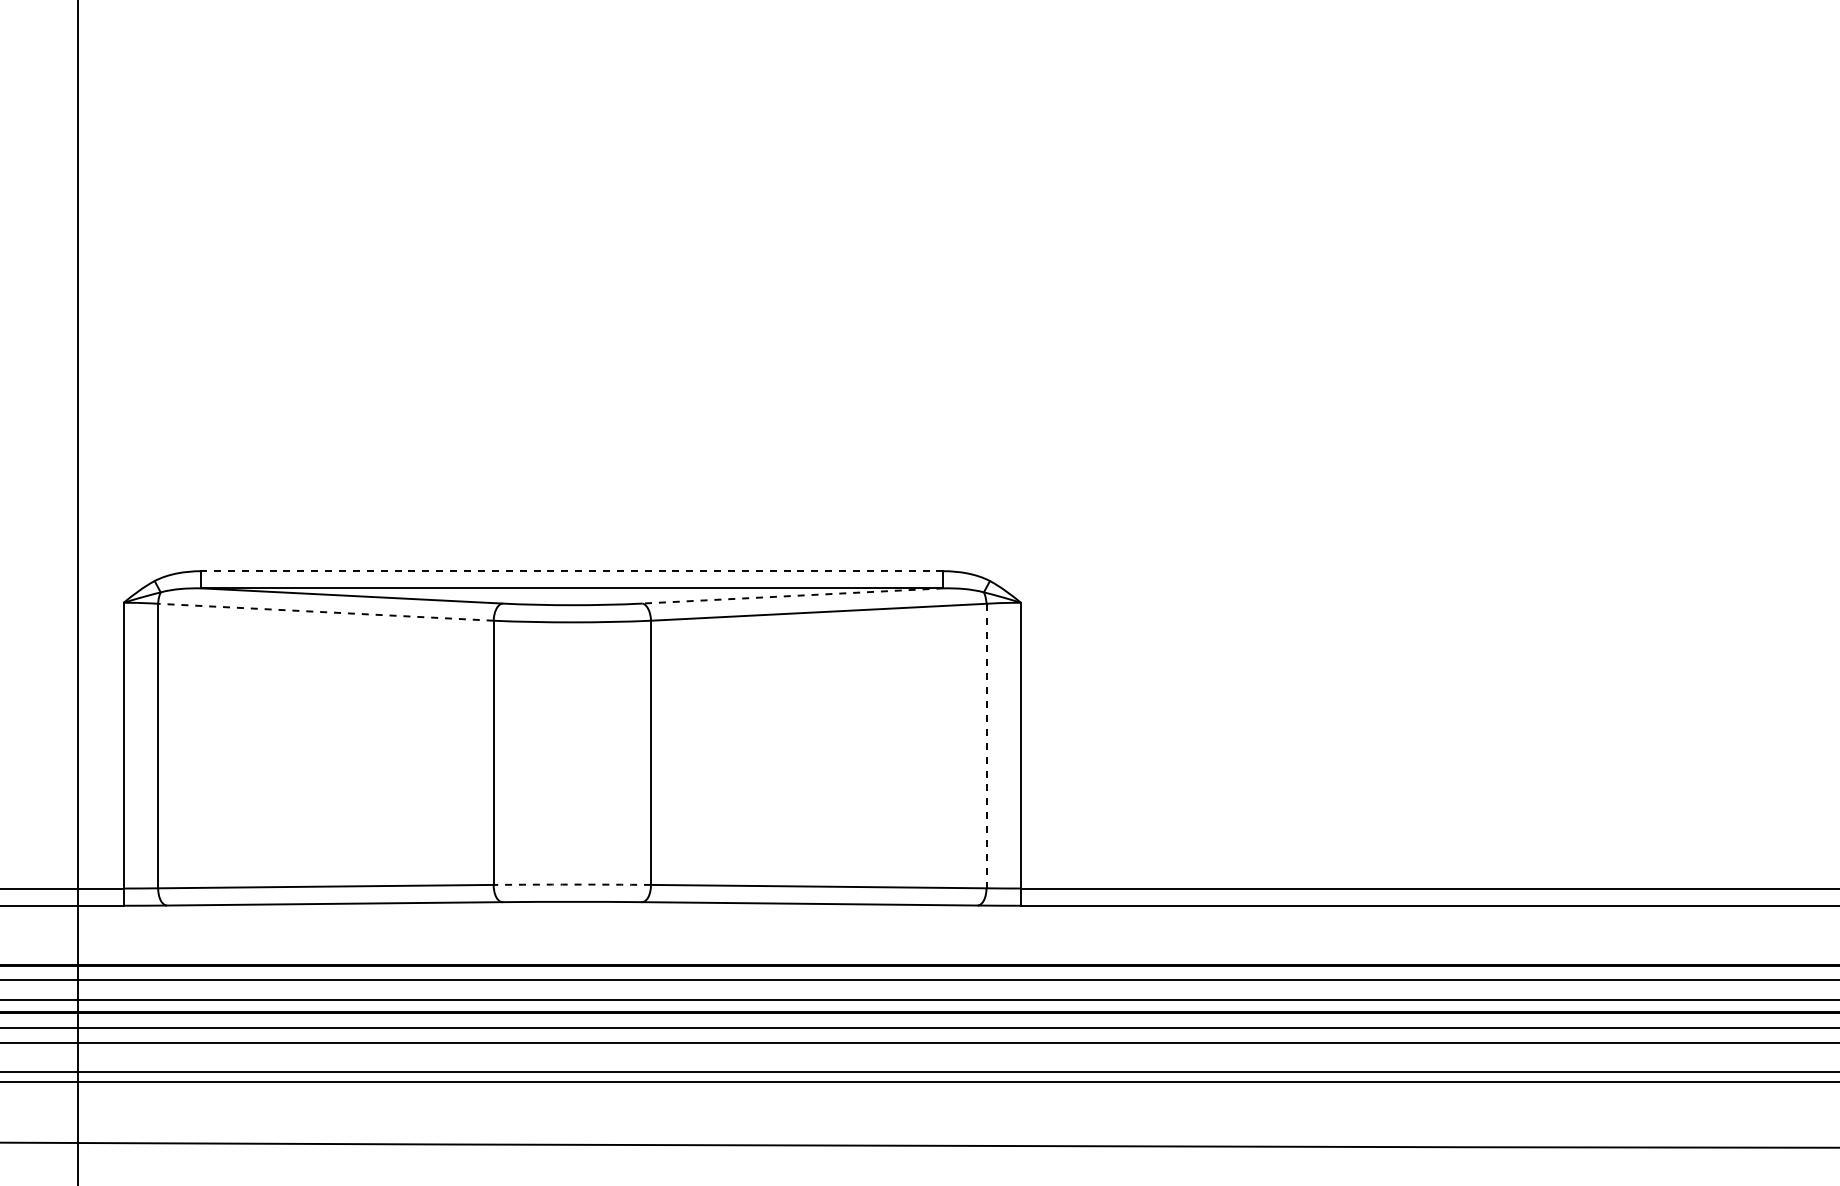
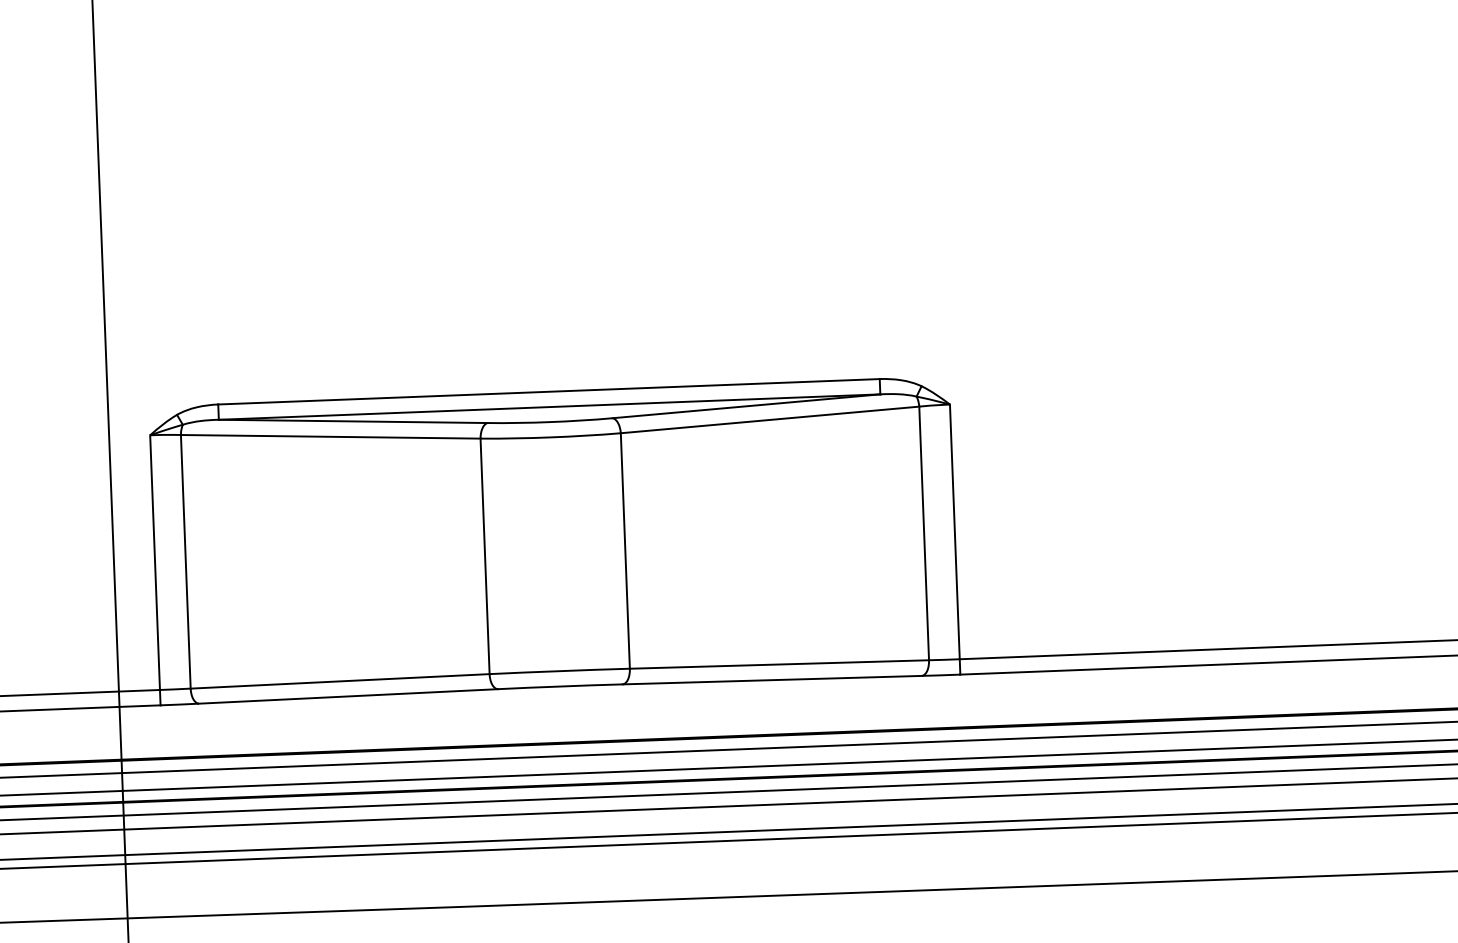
line: (571, 571) -> (548, 392), dashed -> solid
line: (792, 595) -> (746, 405), dashed -> solid
line: (325, 612) -> (330, 437), dashed -> solid
line: (986, 746) -> (924, 533), dashed -> solid
arc: (572, 884) -> (559, 671), dashed -> solid

